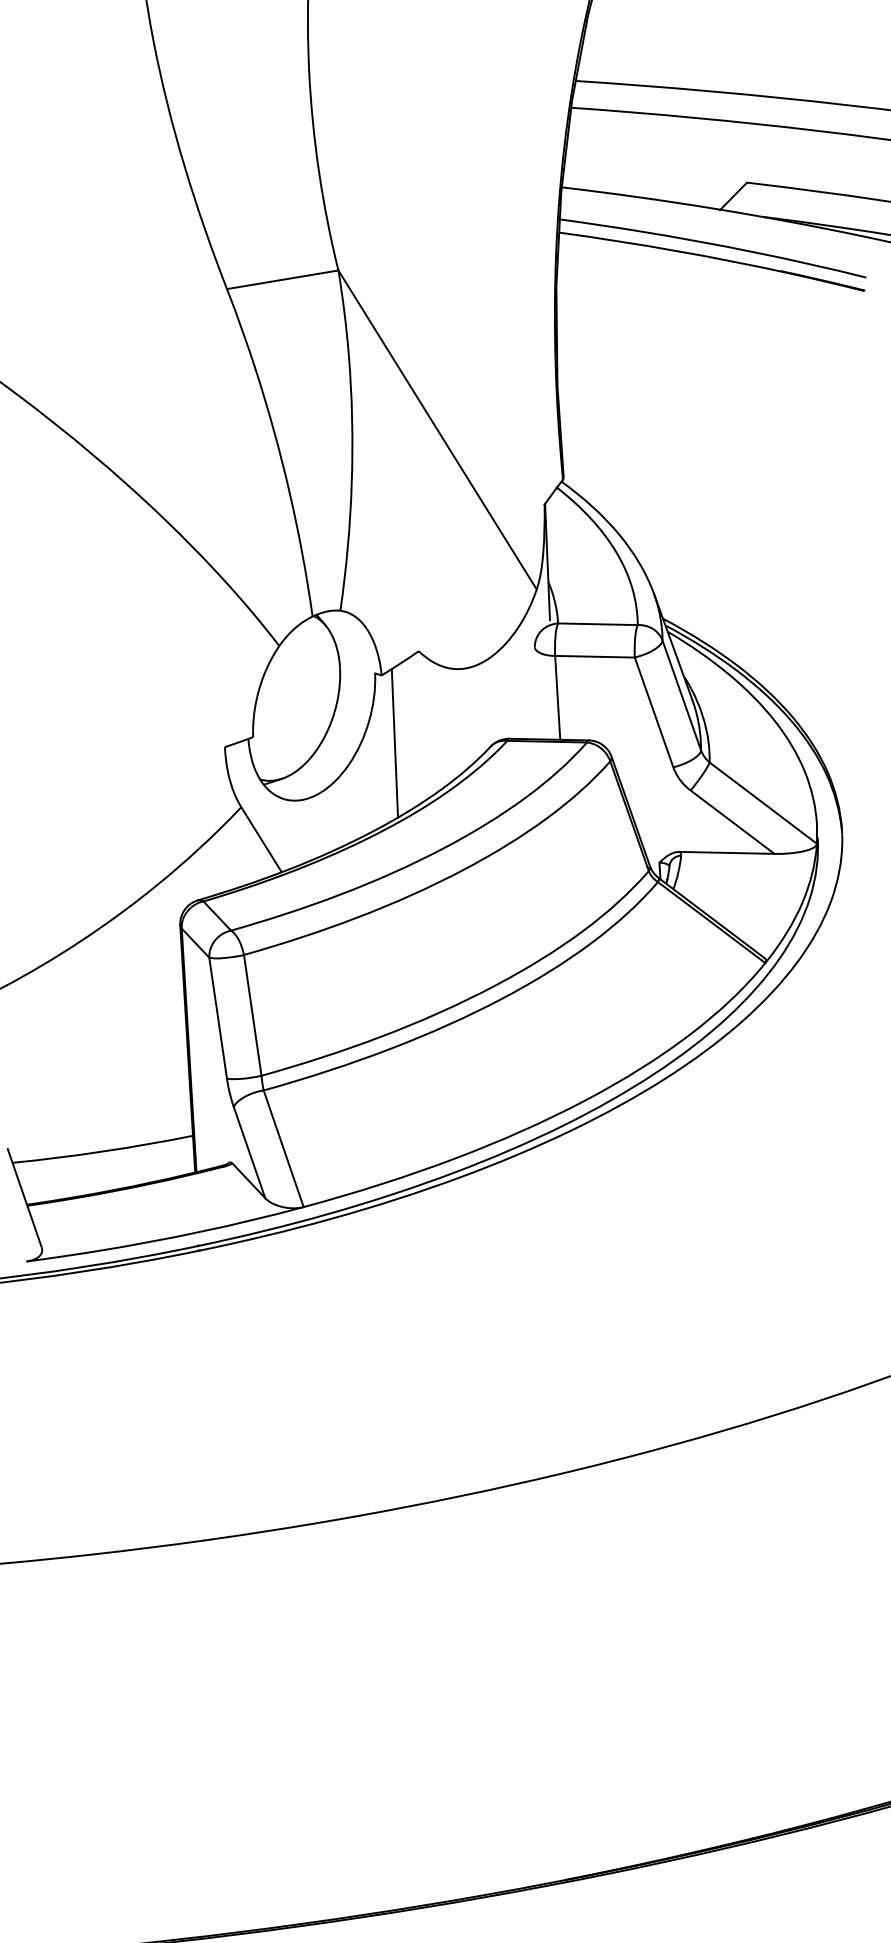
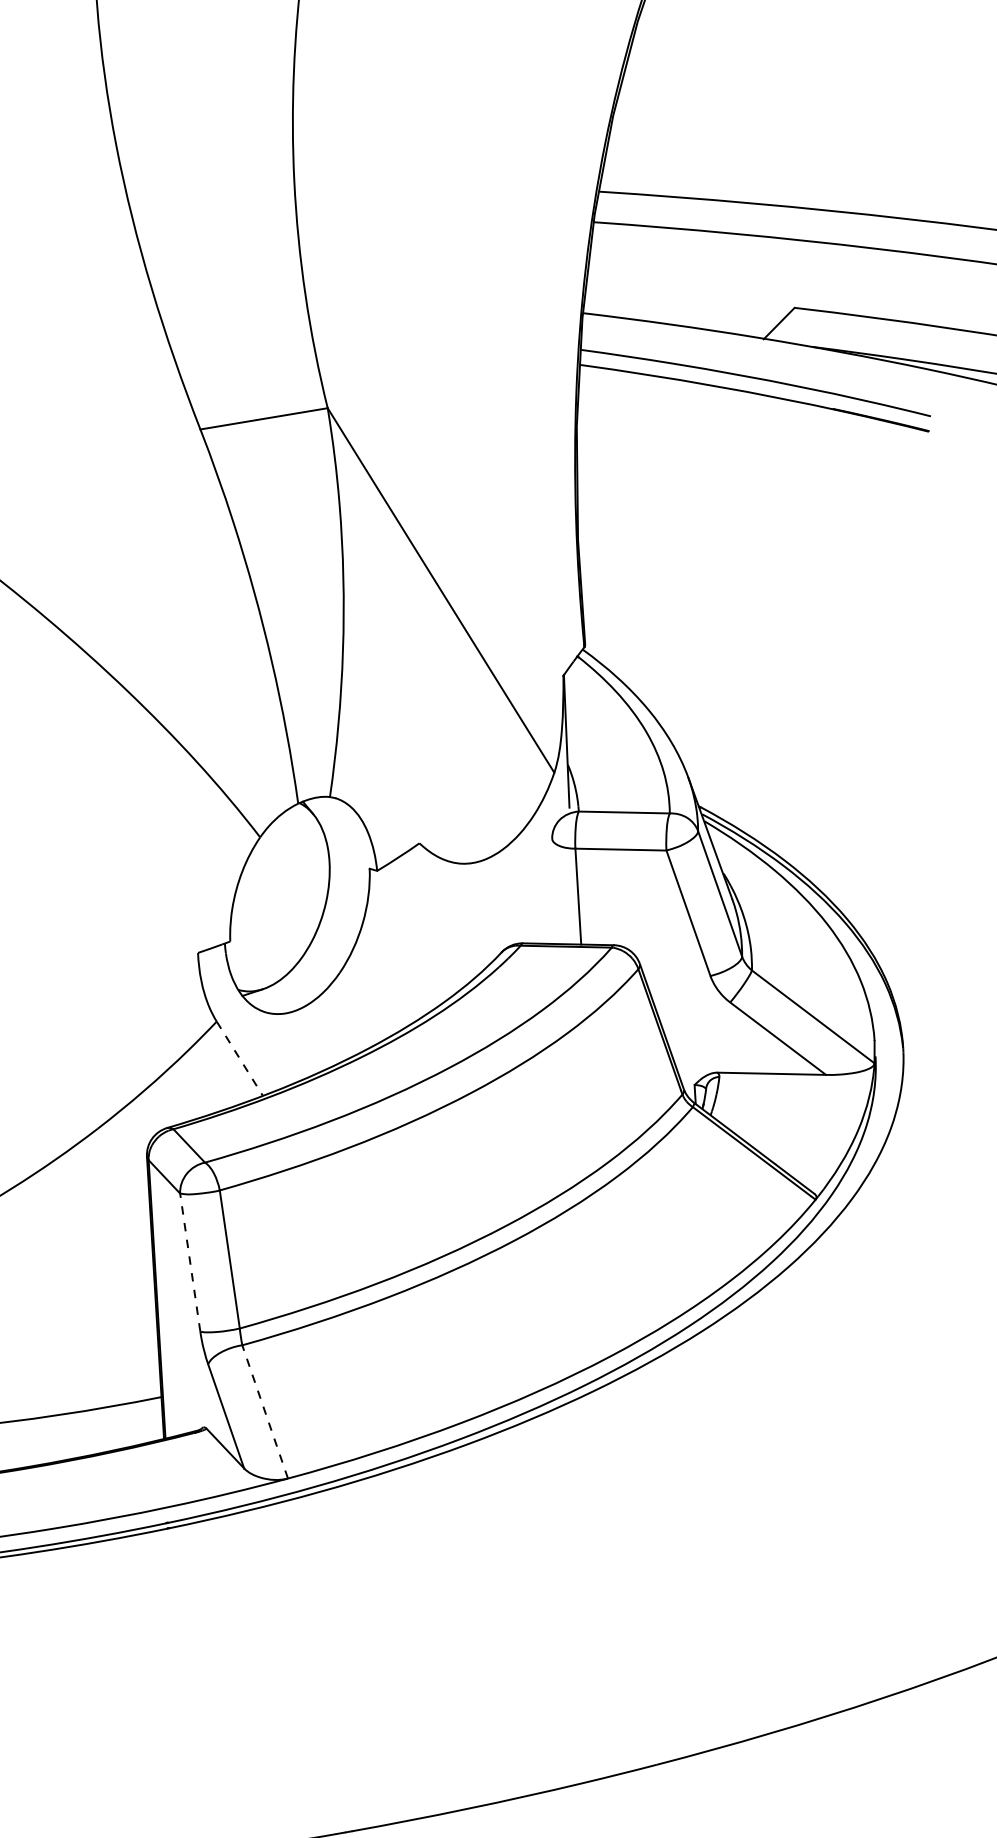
line: (394, 743) -> (391, 948), removed
line: (261, 840) -> (239, 1059), solid -> dashed
line: (218, 1017) -> (190, 1261), solid -> dashed
line: (283, 1148) -> (264, 1411), solid -> dashed

